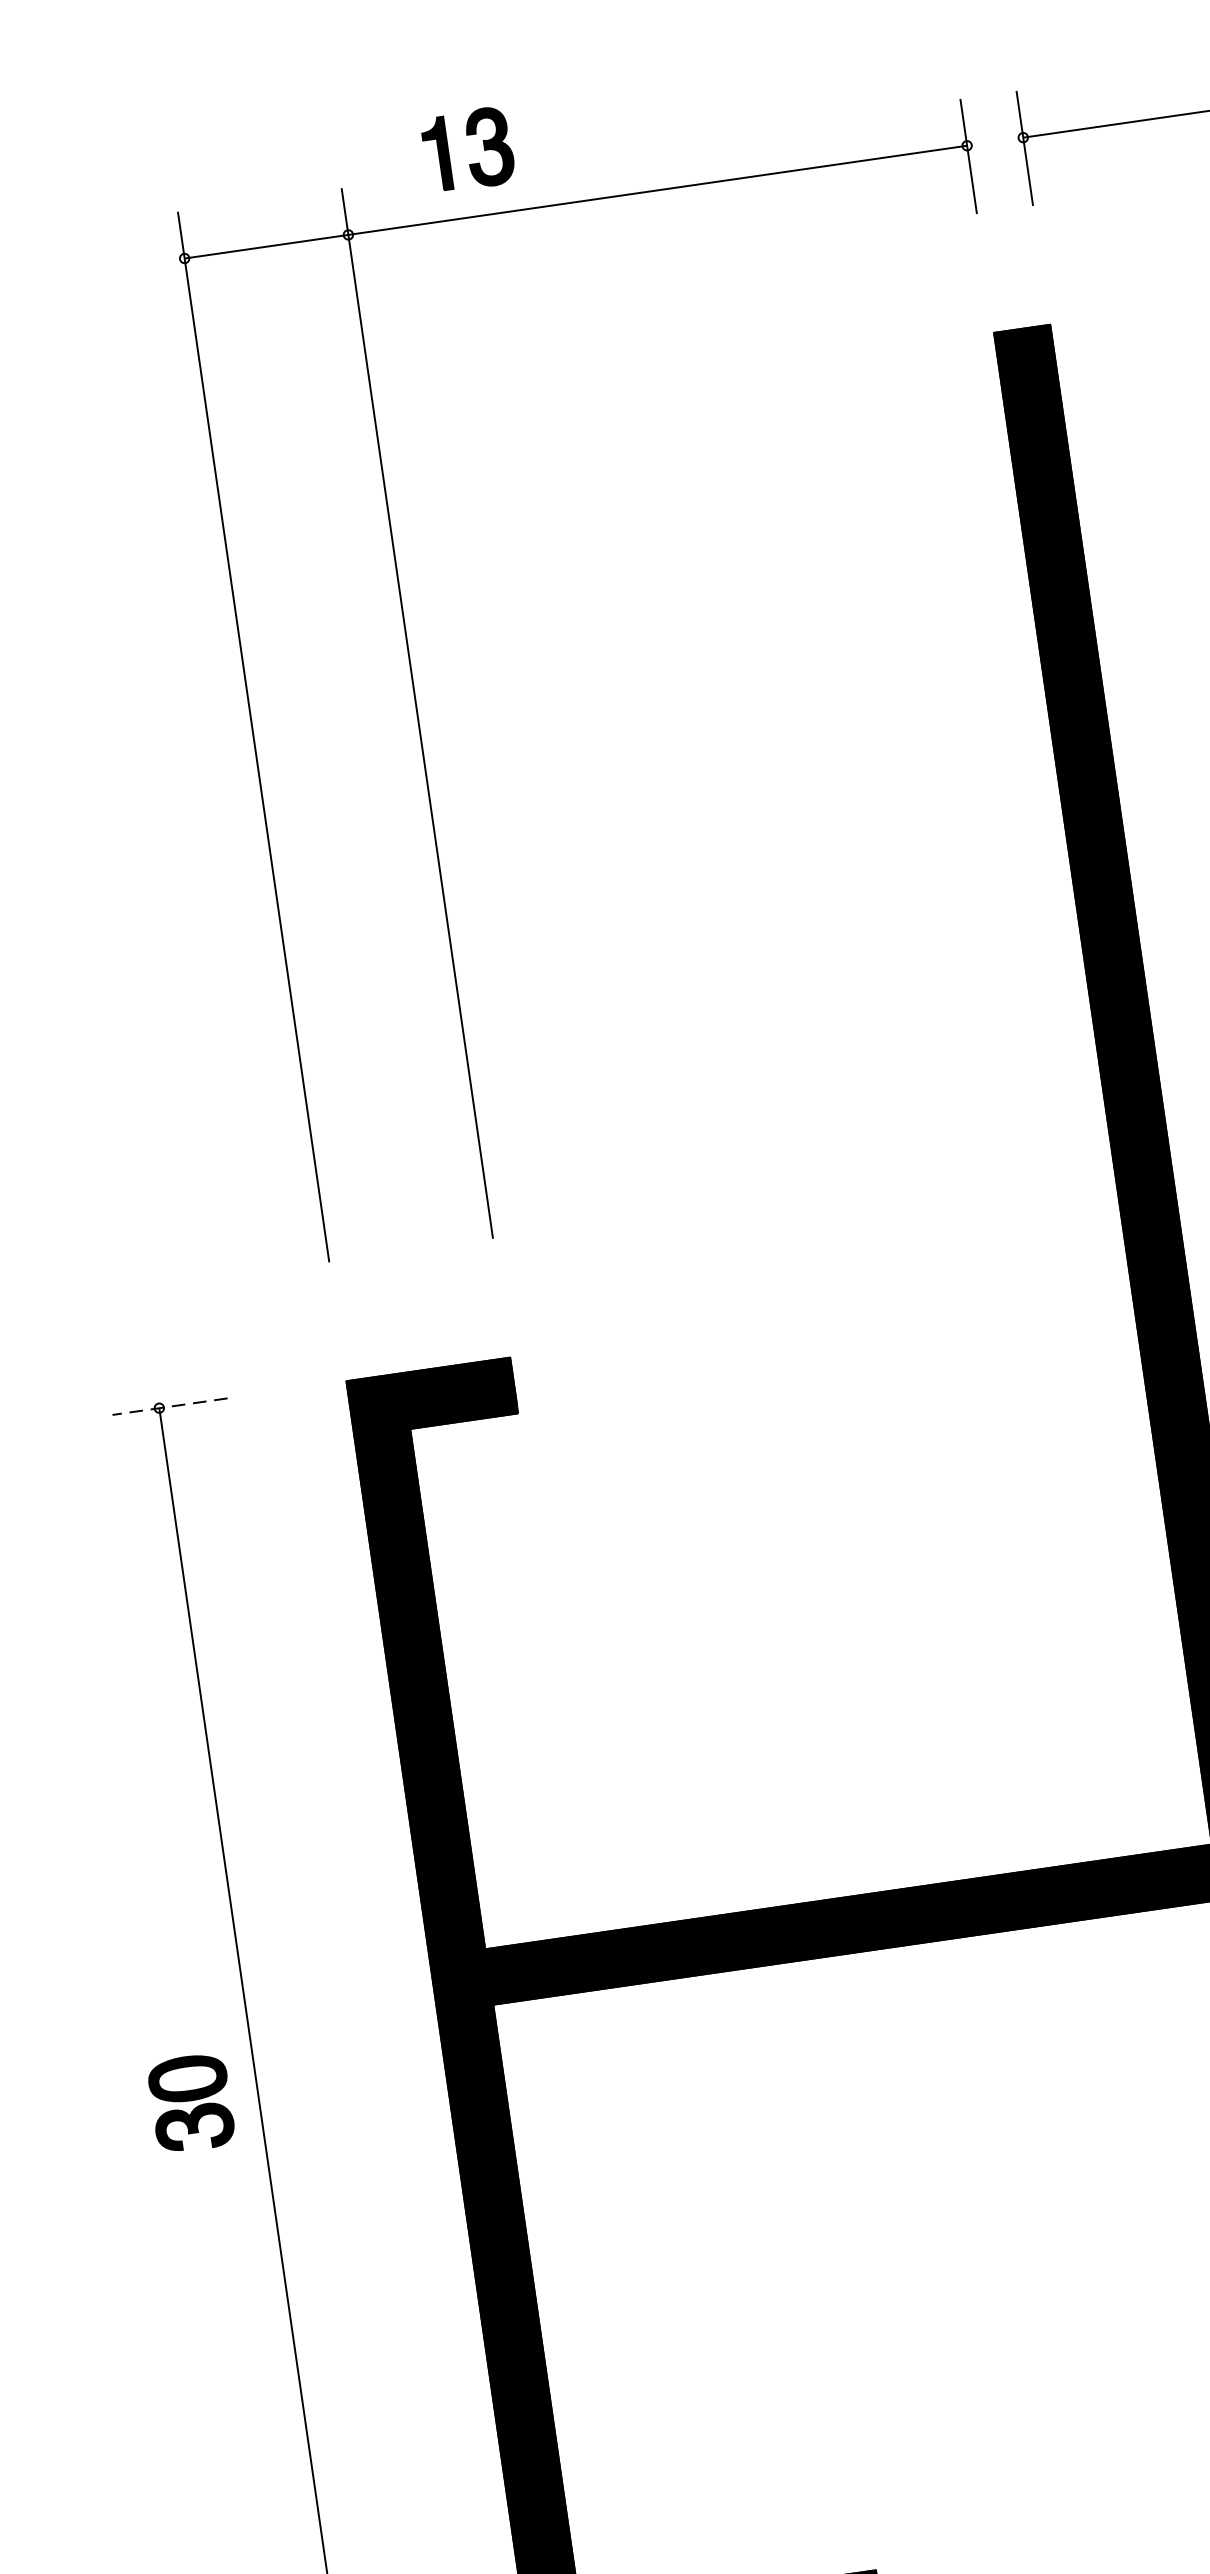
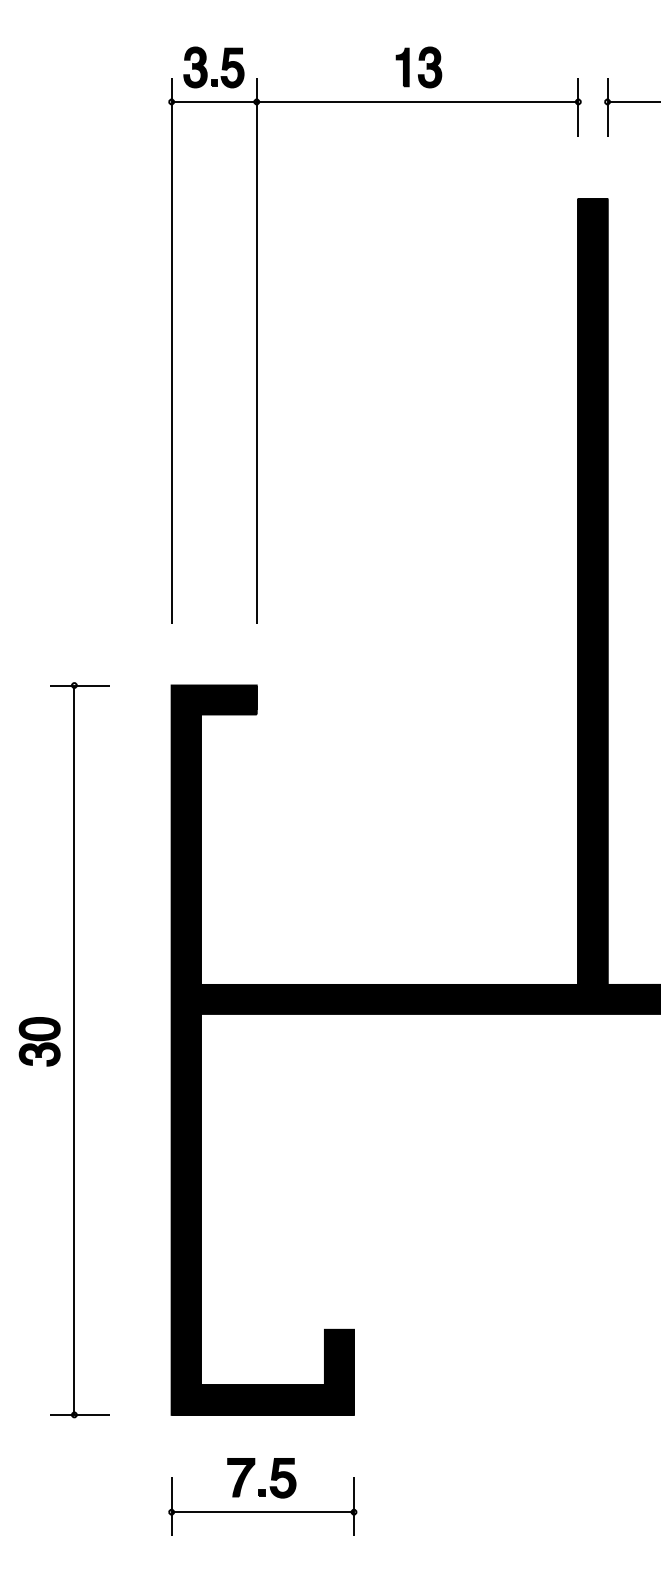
part: (465, 136) -> (418, 60), moved
part: (245, 190) -> (207, 71), added
line: (169, 1406) -> (79, 685), dashed -> solid

